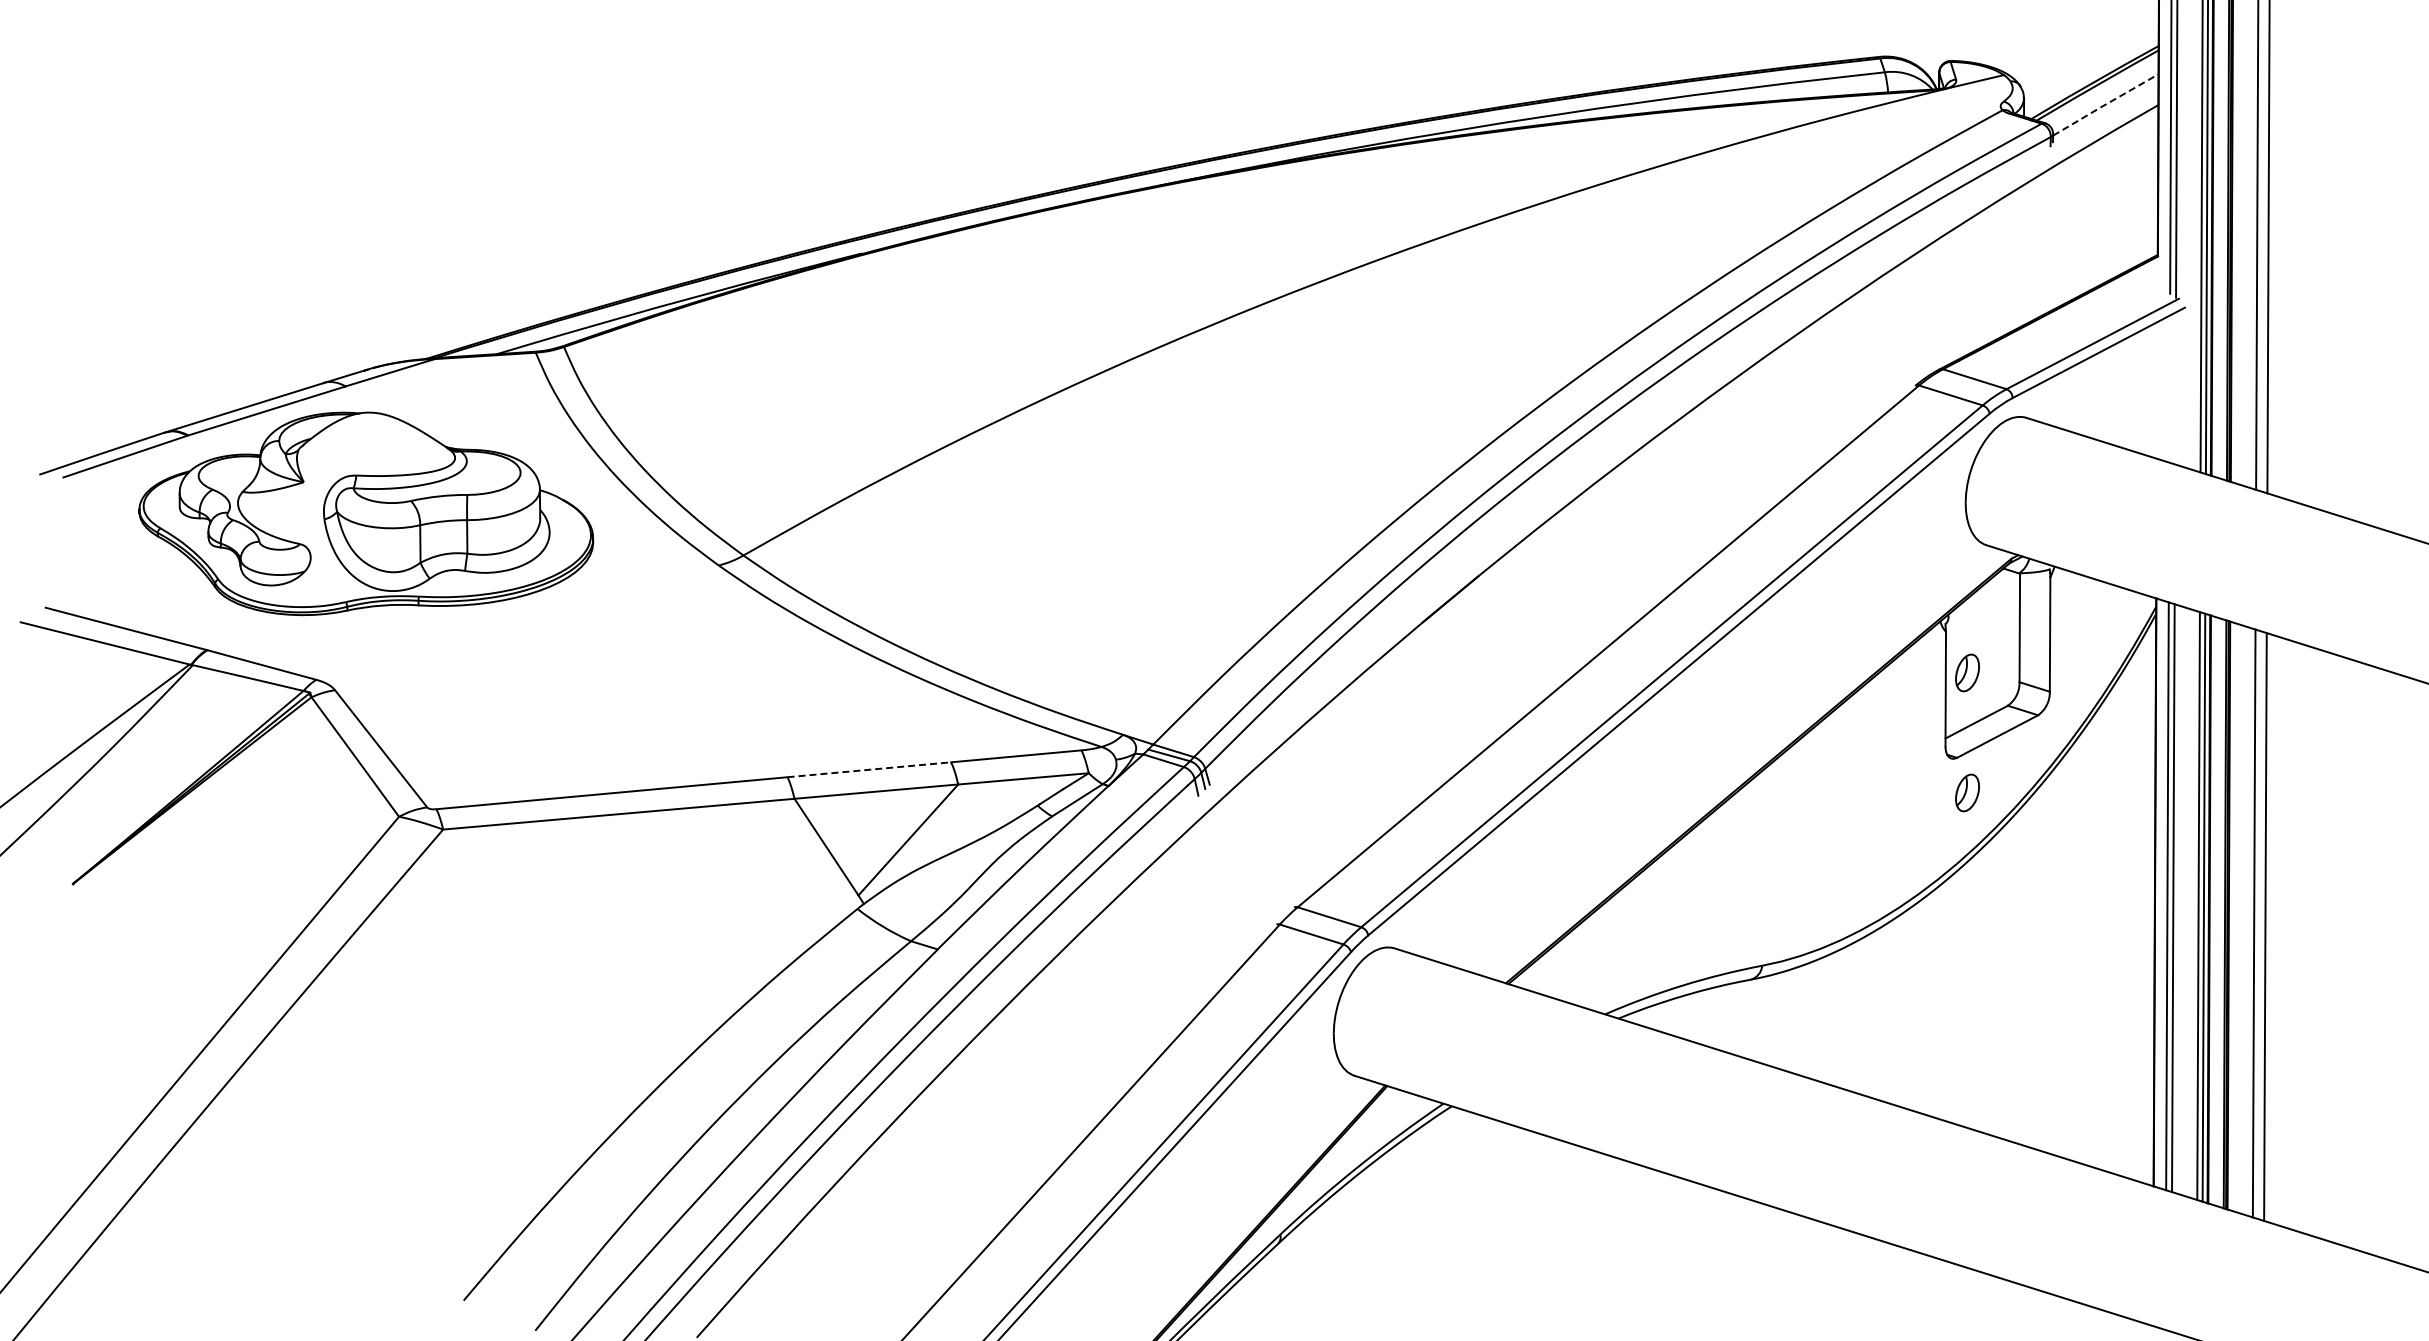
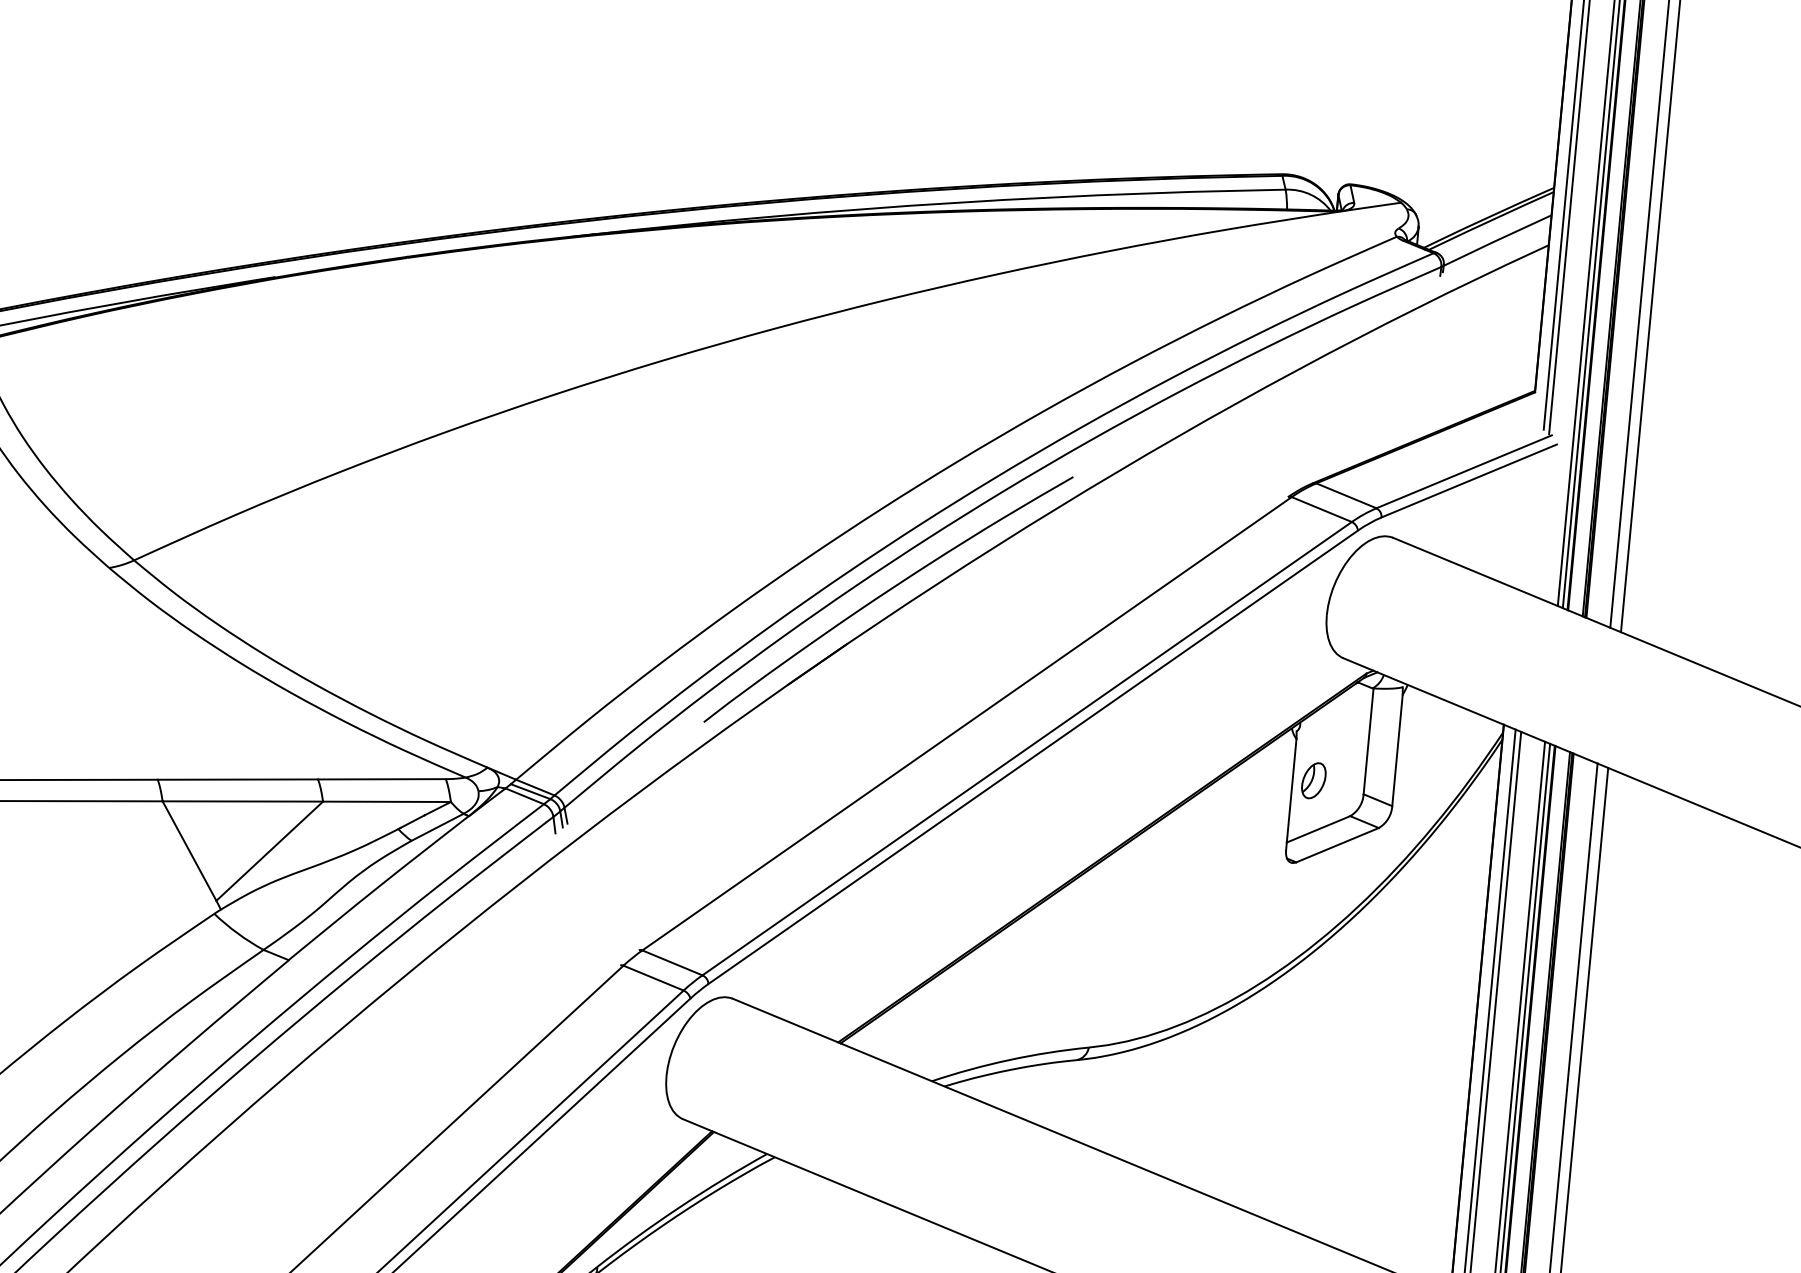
line: (2105, 104) -> (1497, 240), dashed -> solid
curve: (1513, 521) -> (885, 594), added
line: (869, 769) -> (238, 779), dashed -> solid
part: (1967, 792) -> (1303, 896), removed

